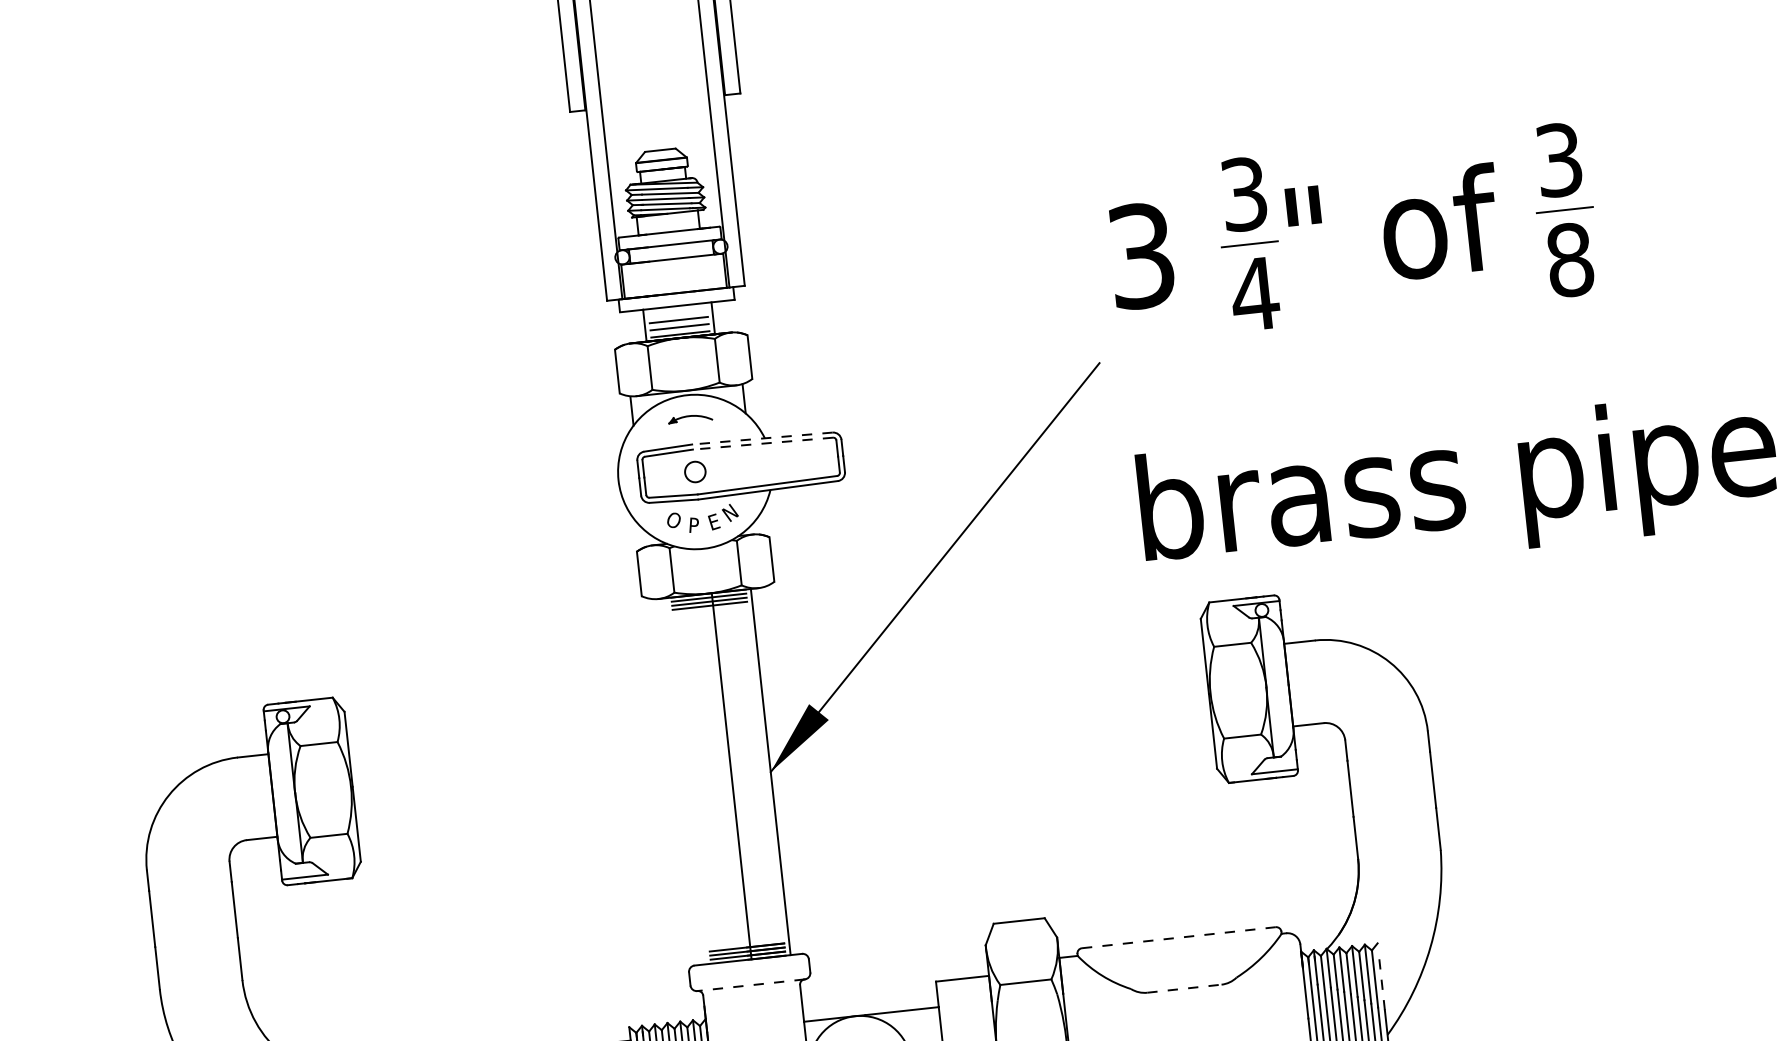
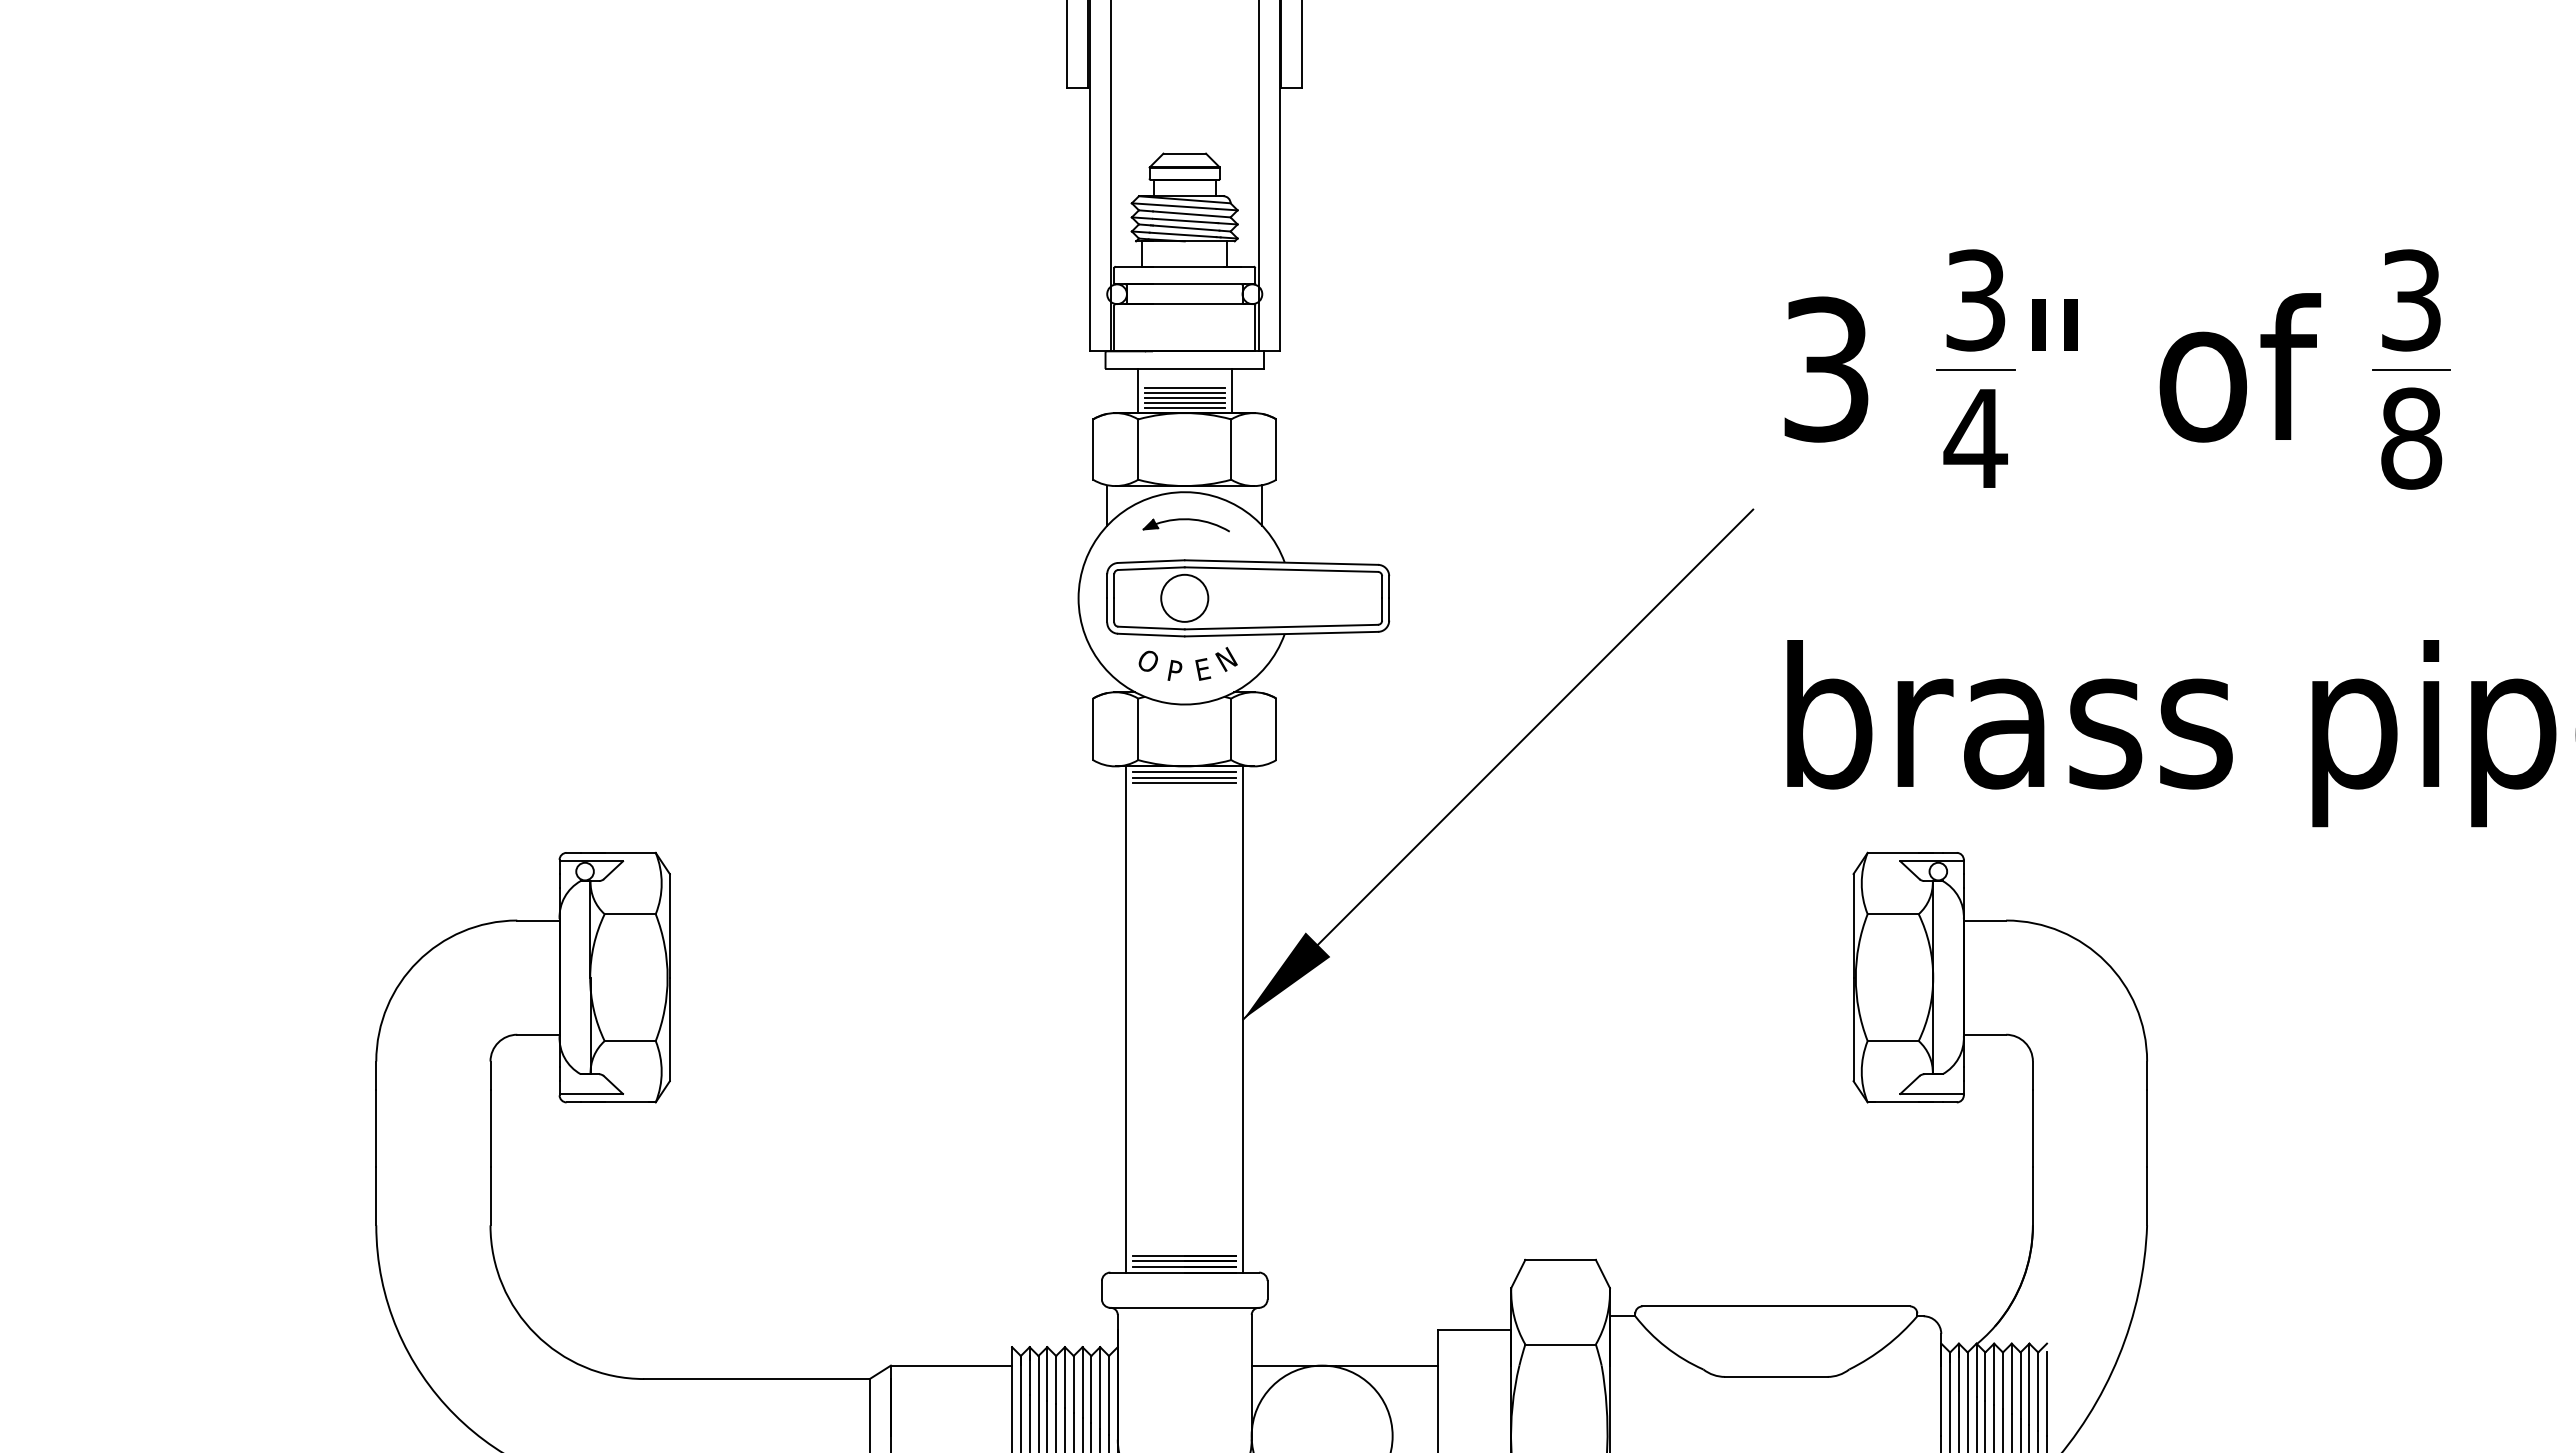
line: (679, 323) -> (1184, 393), added
line: (679, 331) -> (1184, 403), added
part: (690, 419) -> (1185, 525), size x1.43
line: (762, 438) -> (1281, 562), dashed -> solid
line: (763, 443) -> (1281, 569), dashed -> solid
circle: (695, 471) -> (1184, 597), size x1.67
line: (731, 776) -> (1126, 1019), moved
line: (1179, 937) -> (1776, 1306), dashed -> solid
line: (1381, 980) -> (2047, 1394), dashed -> solid
line: (750, 984) -> (1184, 1307), dashed -> solid
line: (1184, 988) -> (1776, 1376), dashed -> solid

